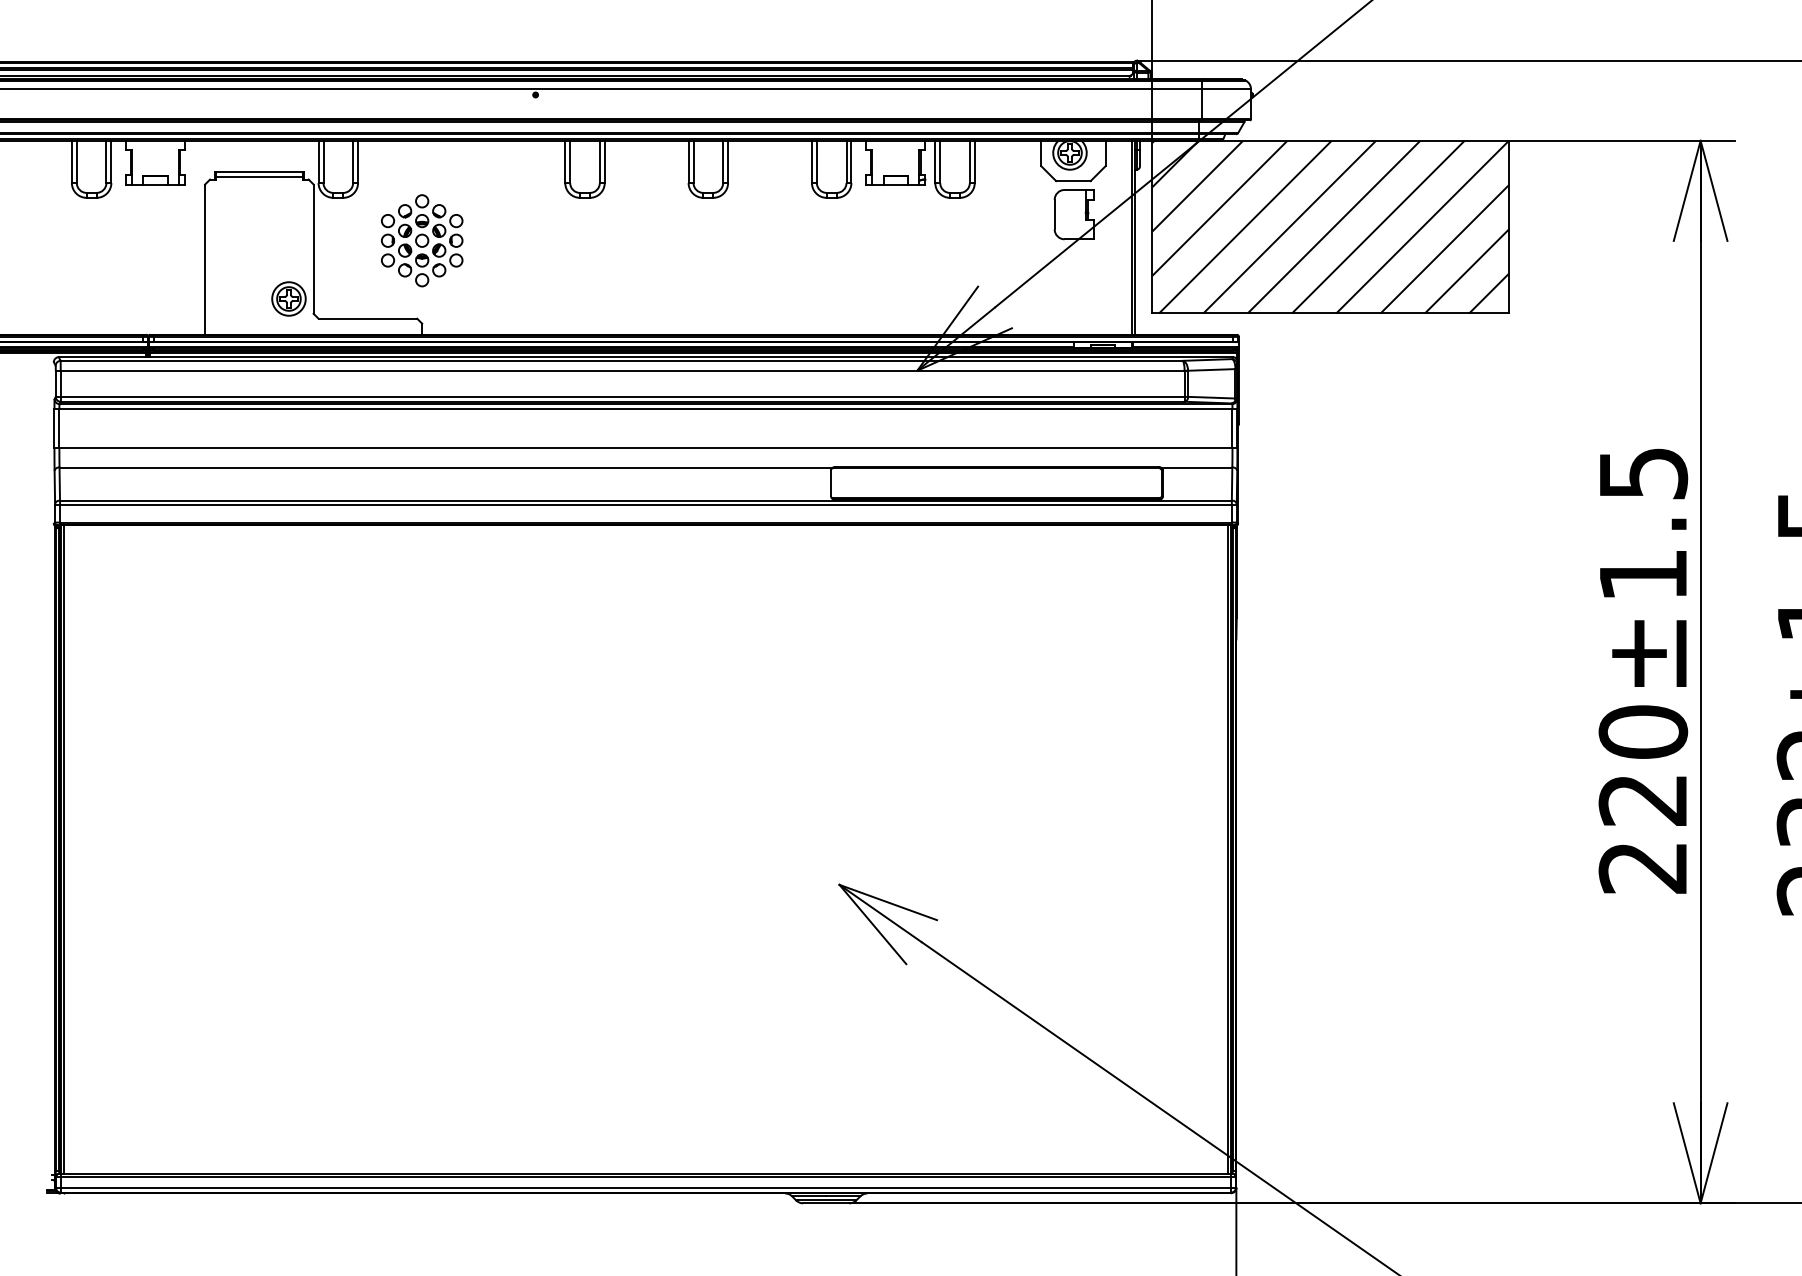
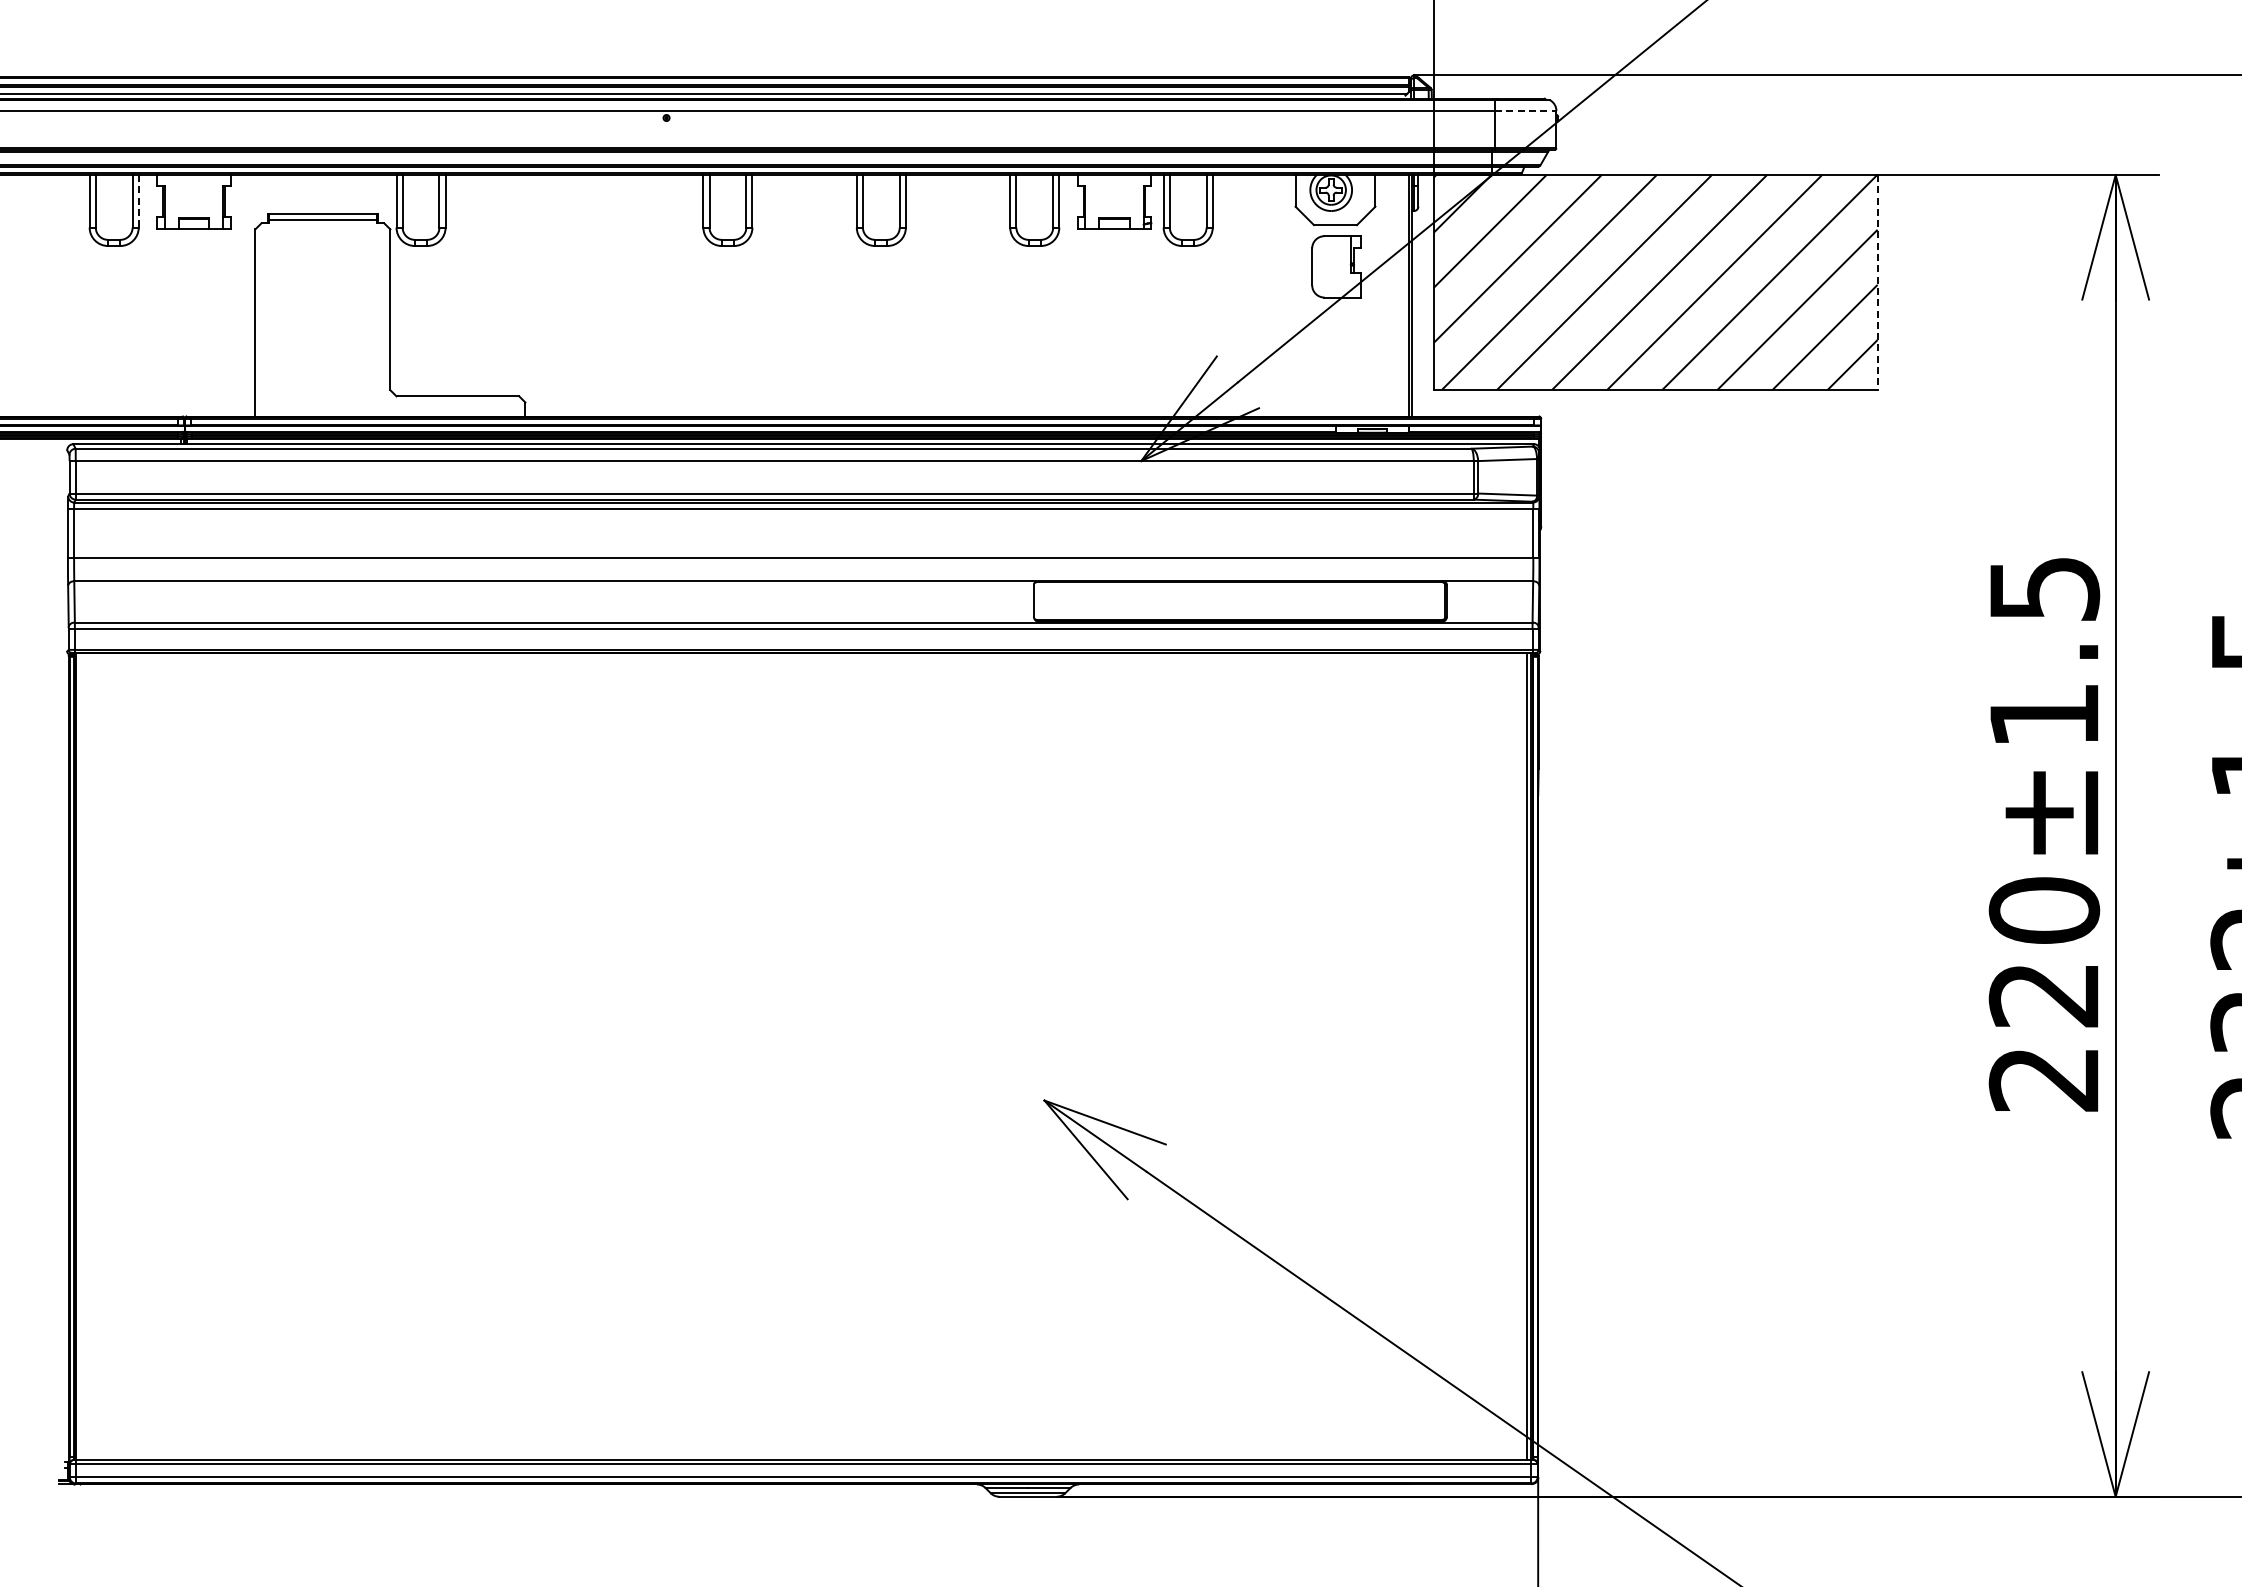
line: (1226, 88) -> (1525, 110), solid -> dashed
line: (111, 162) -> (138, 201), solid -> dashed
line: (1509, 227) -> (1877, 282), solid -> dashed
part: (422, 240) -> (525, 298), removed
part: (288, 298) -> (359, 371), removed
line: (64, 849) -> (80, 1056), removed

